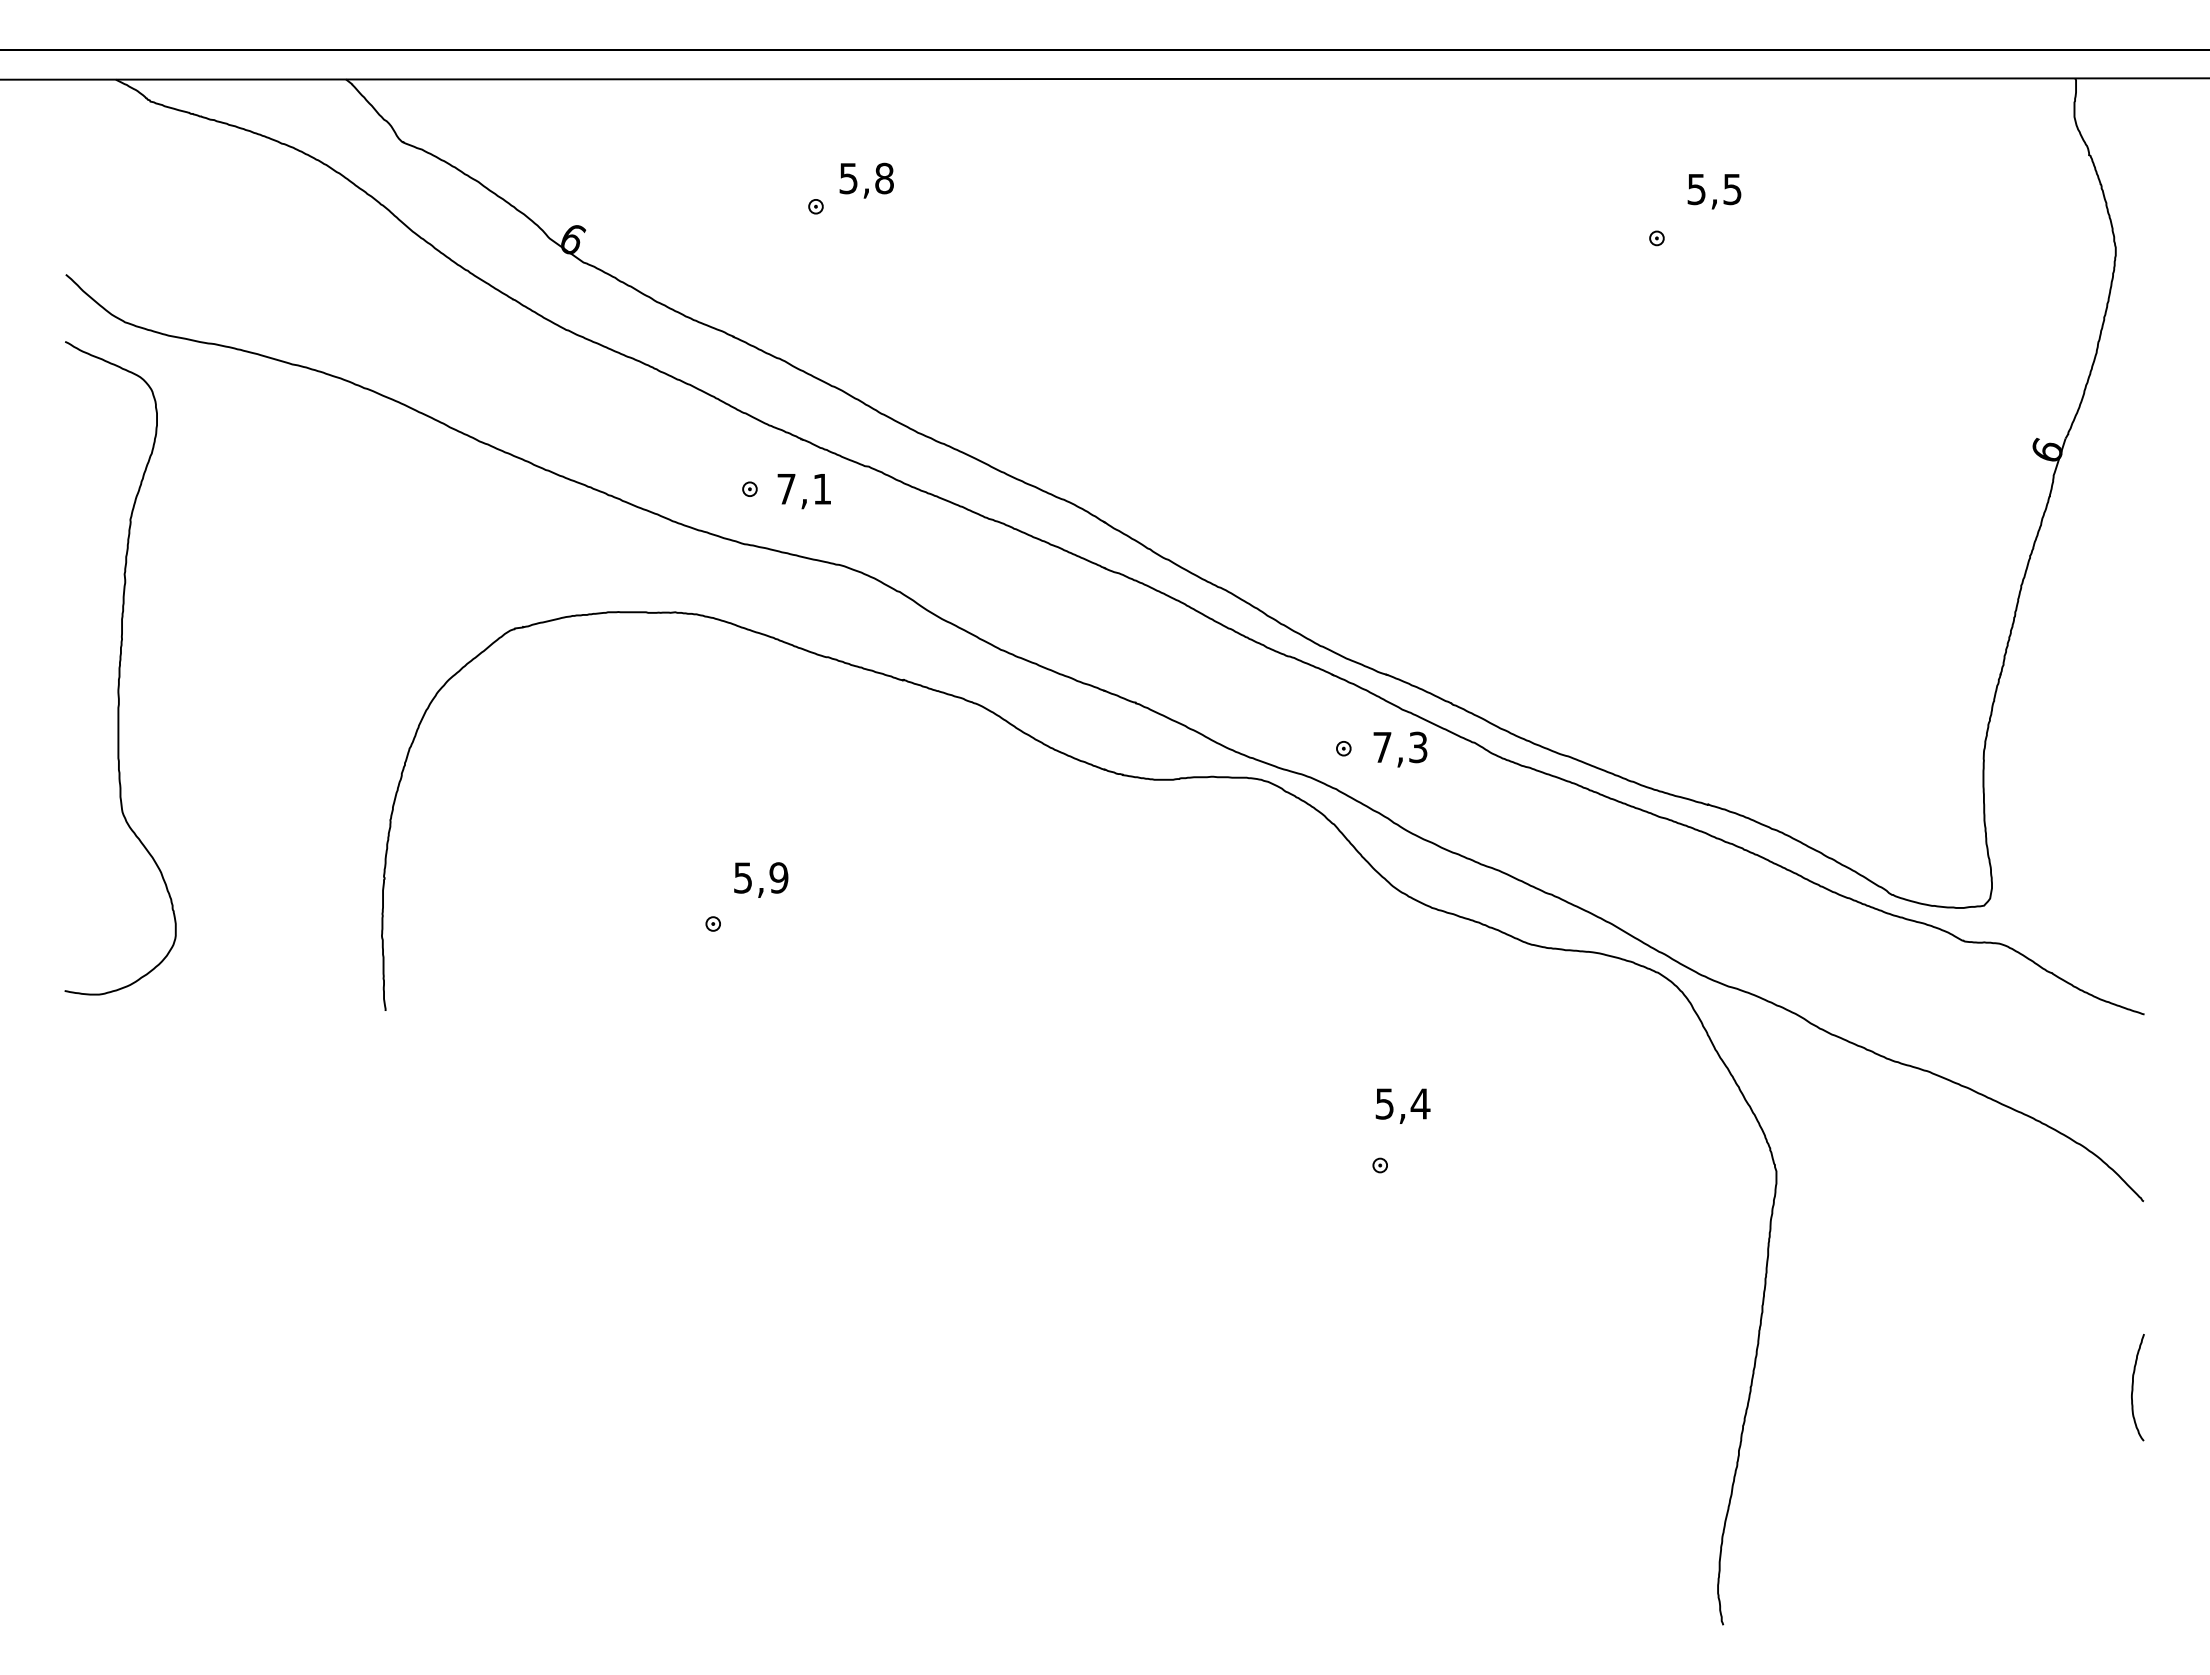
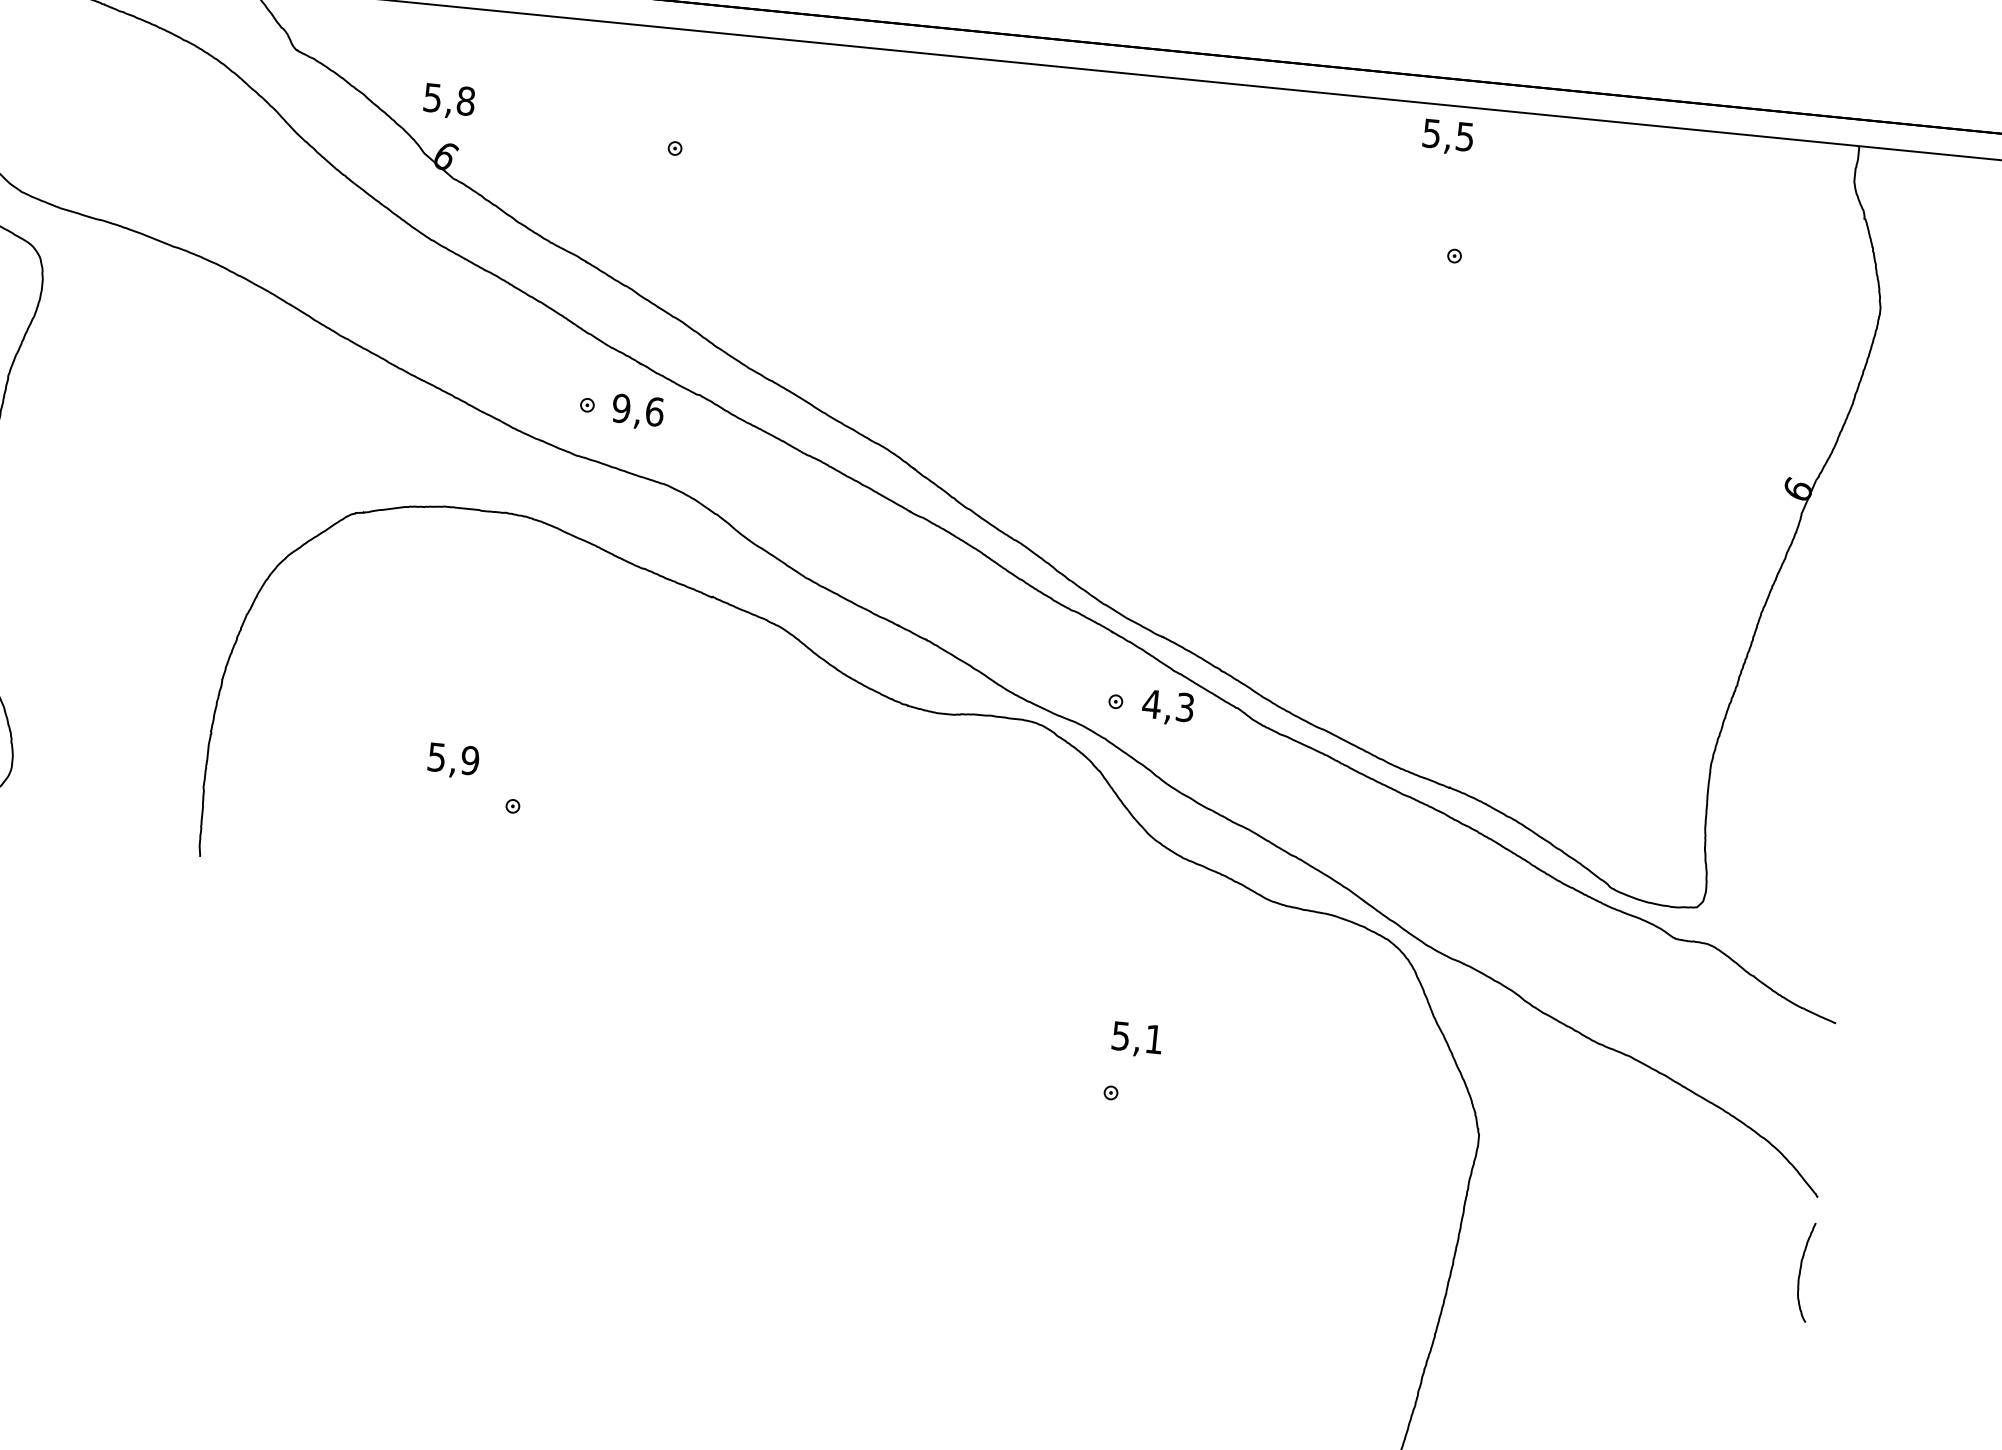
text: (866, 180) -> (449, 101), moved
text: (1714, 191) -> (1448, 137), moved
text: (804, 488) -> (638, 409), 7,1 -> 9,6
text: (1382, 747) -> (1151, 704), 7,3 -> 4,3
text: (761, 879) -> (453, 760), moved
text: (1420, 1103) -> (1154, 1039), 5,4 -> 5,1
curve: (2133, 1387) -> (1800, 1271), moved

